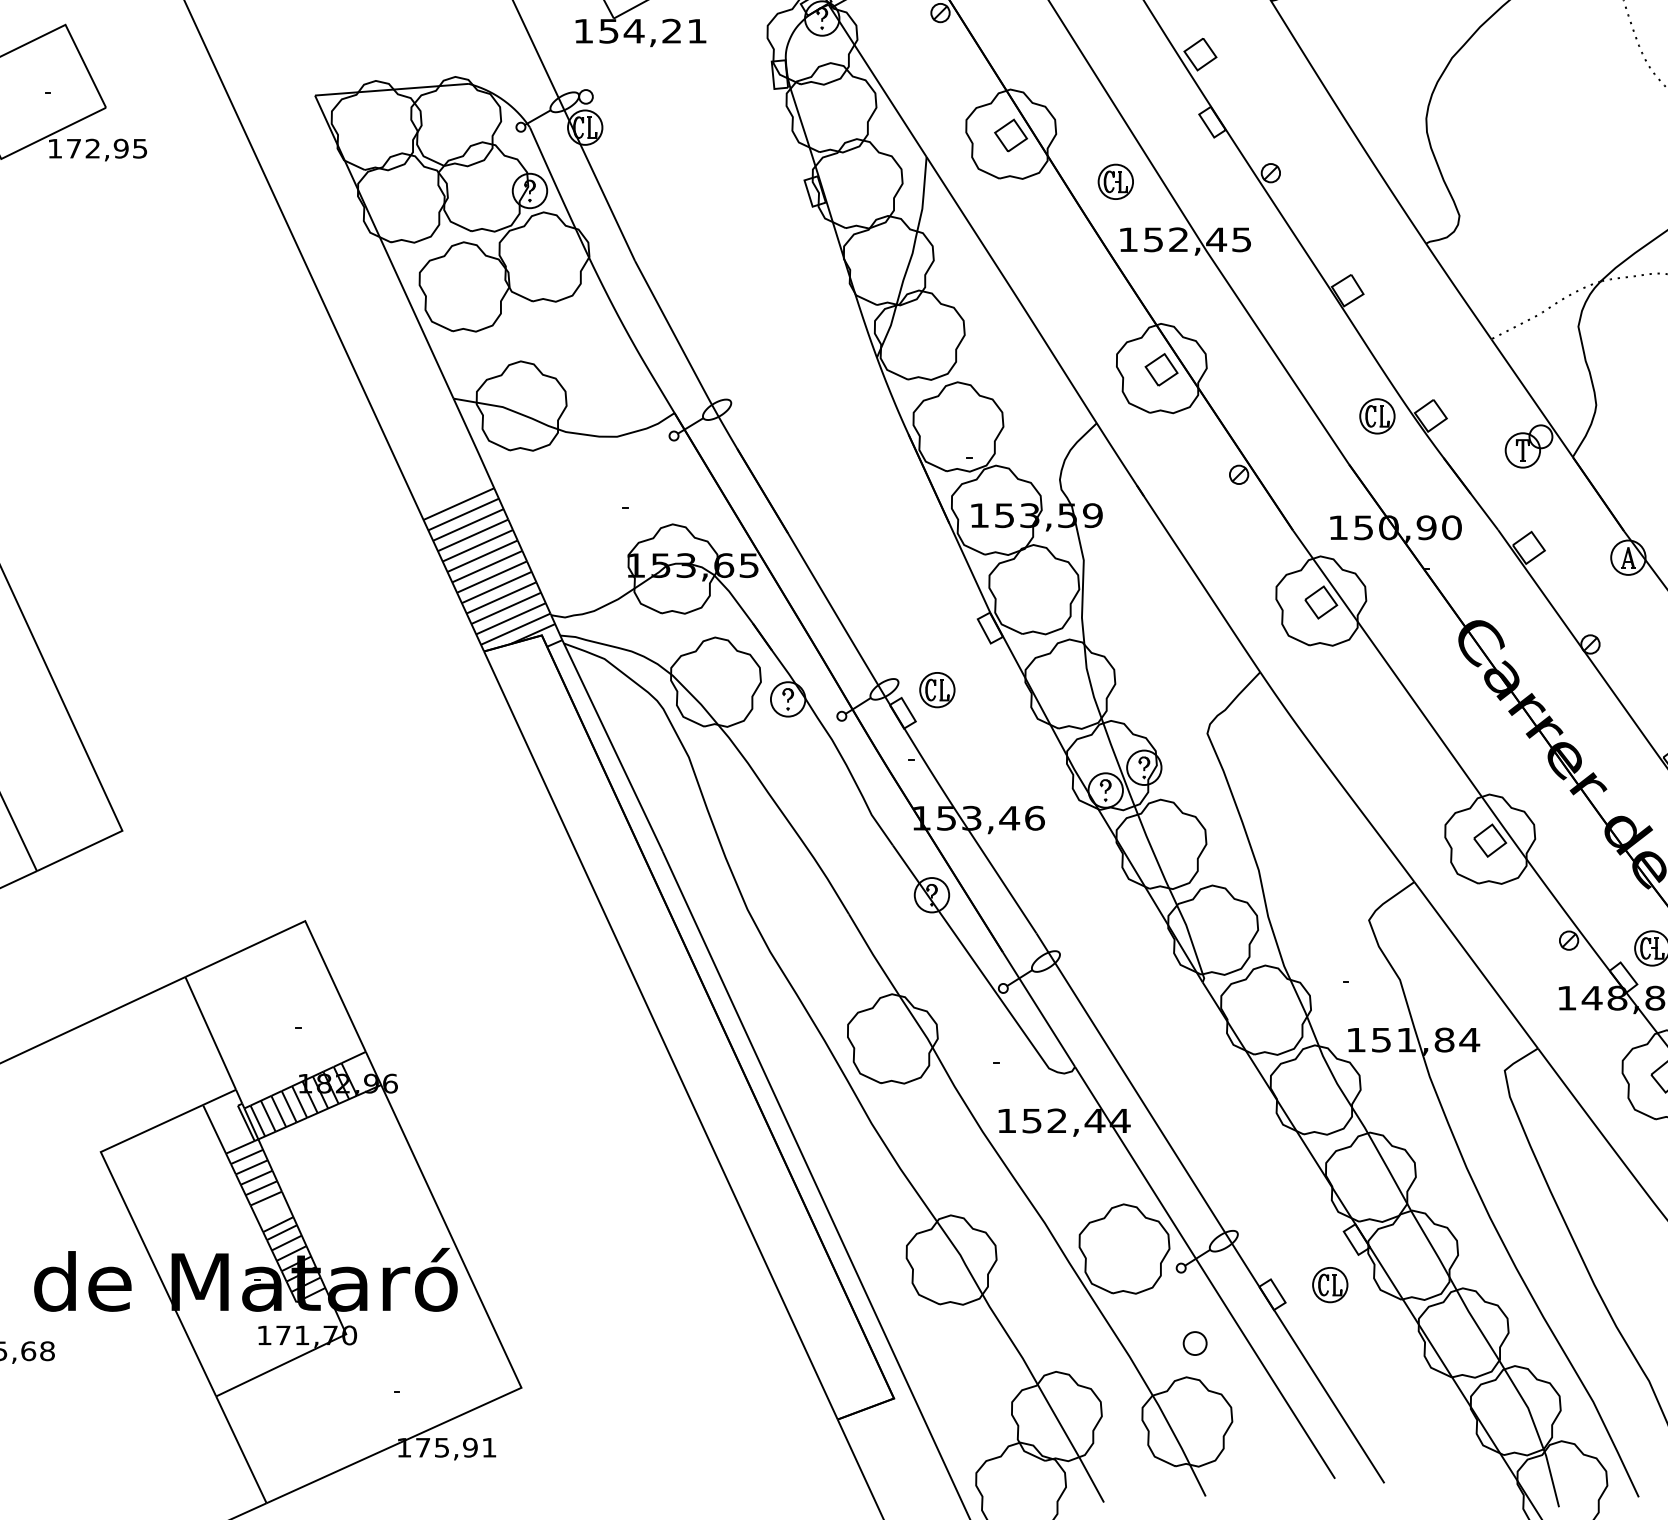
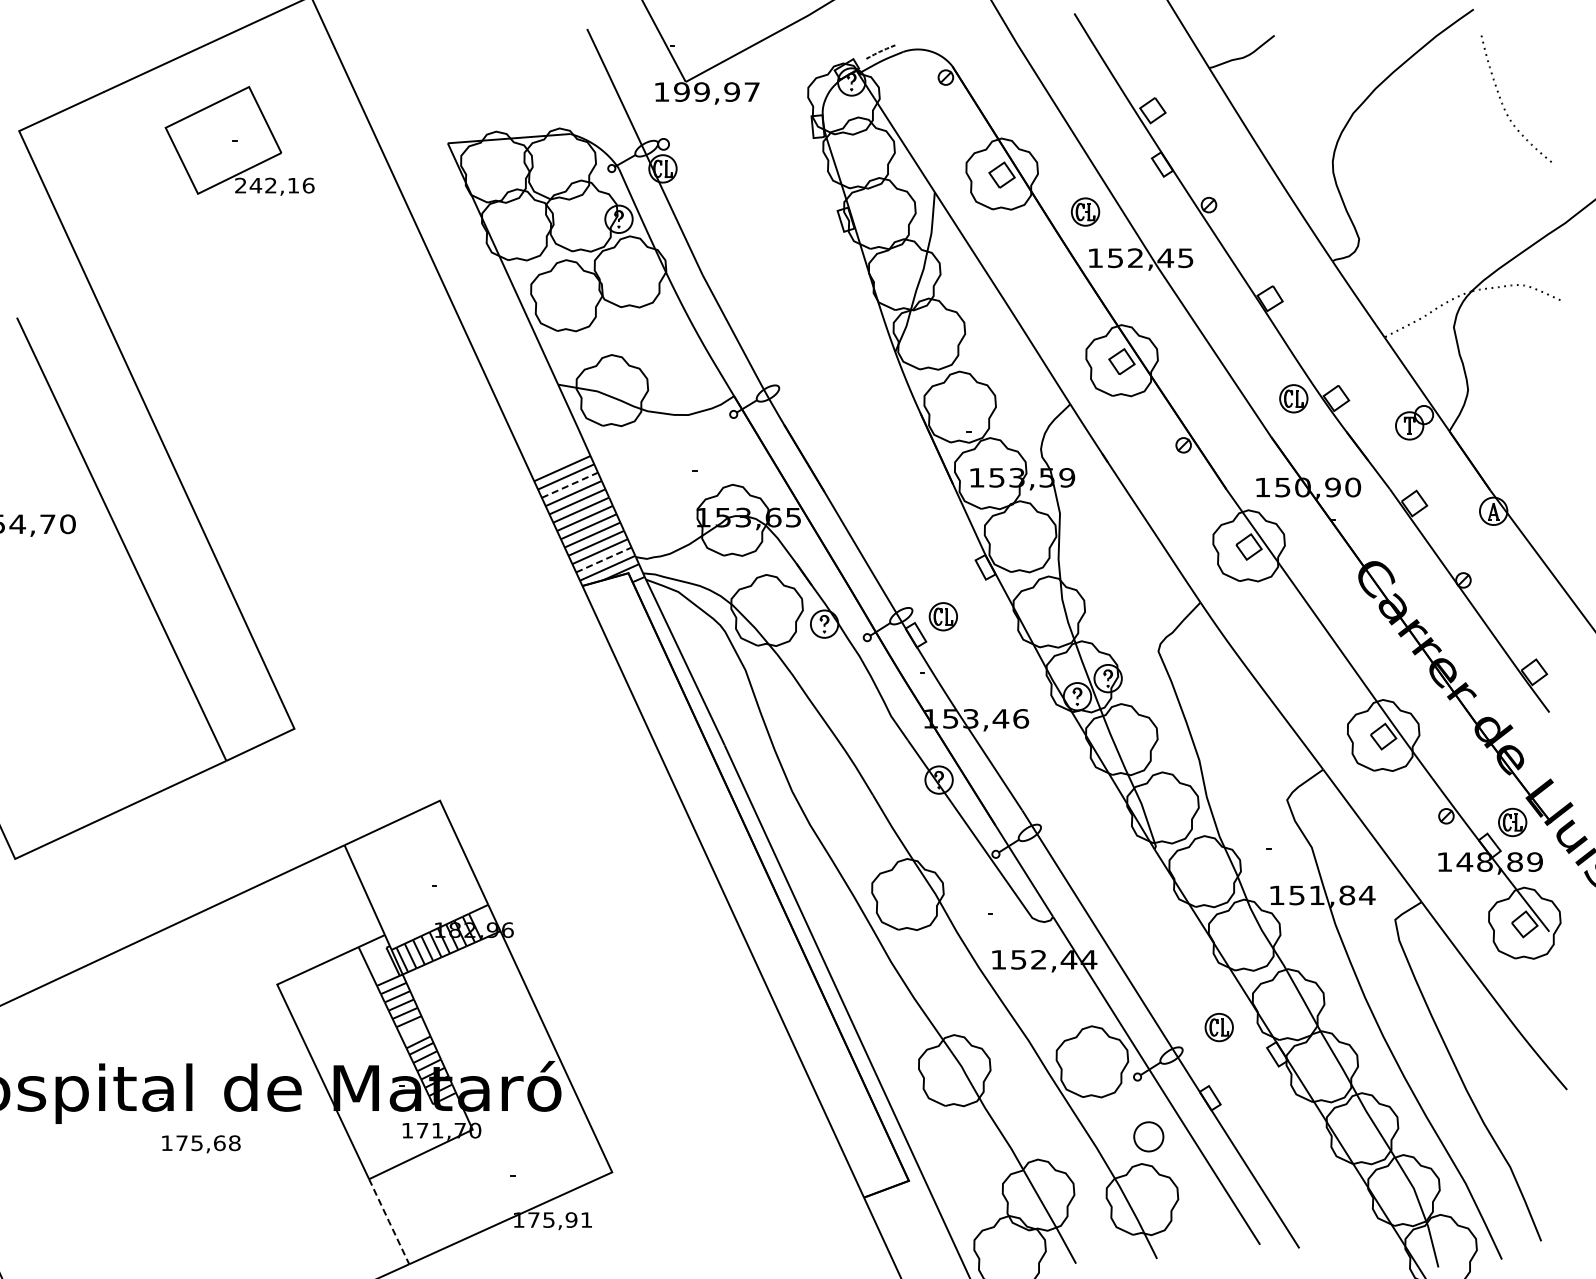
text: (652, 30) -> (716, 91), 154,21 -> 199,97
text: (97, 148) -> (274, 185), 172,95 -> 242,16
line: (467, 525) -> (569, 485), solid -> dashed
line: (511, 618) -> (604, 559), solid -> dashed
part: (1329, 1285) -> (1218, 1027), moved
part: (1194, 1344) -> (1148, 1137), size x1.6
line: (241, 1449) -> (389, 1221), solid -> dashed

